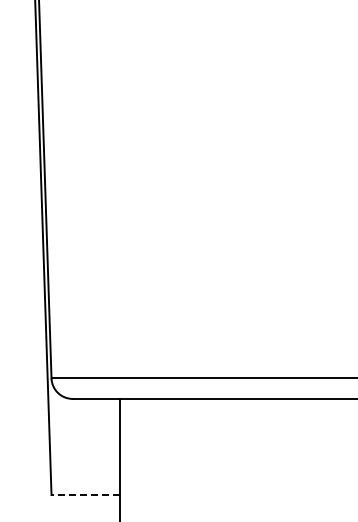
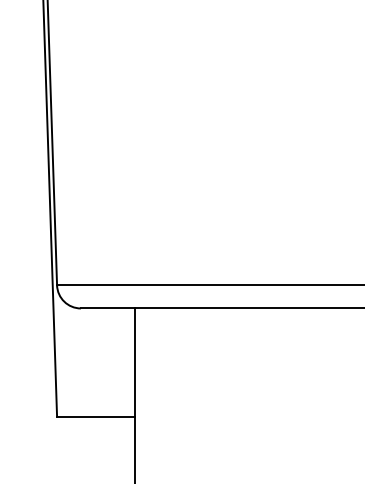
line: (85, 495) -> (95, 417), dashed -> solid

